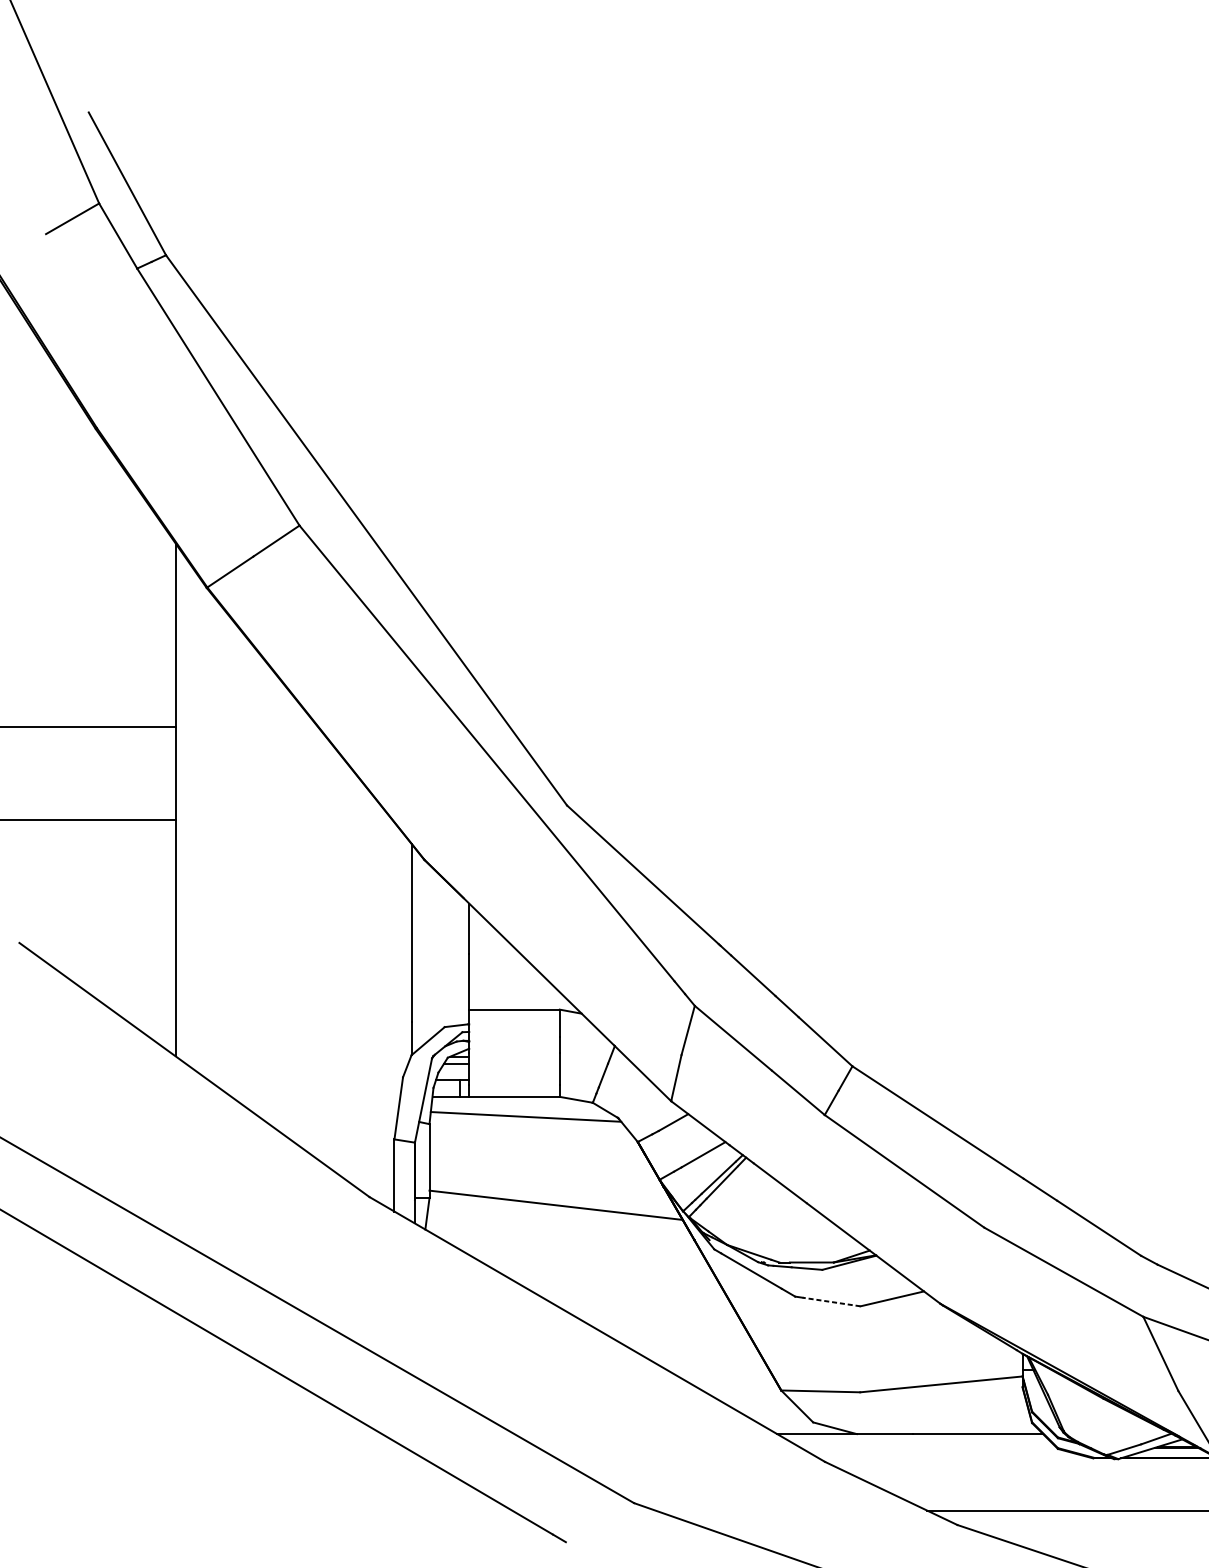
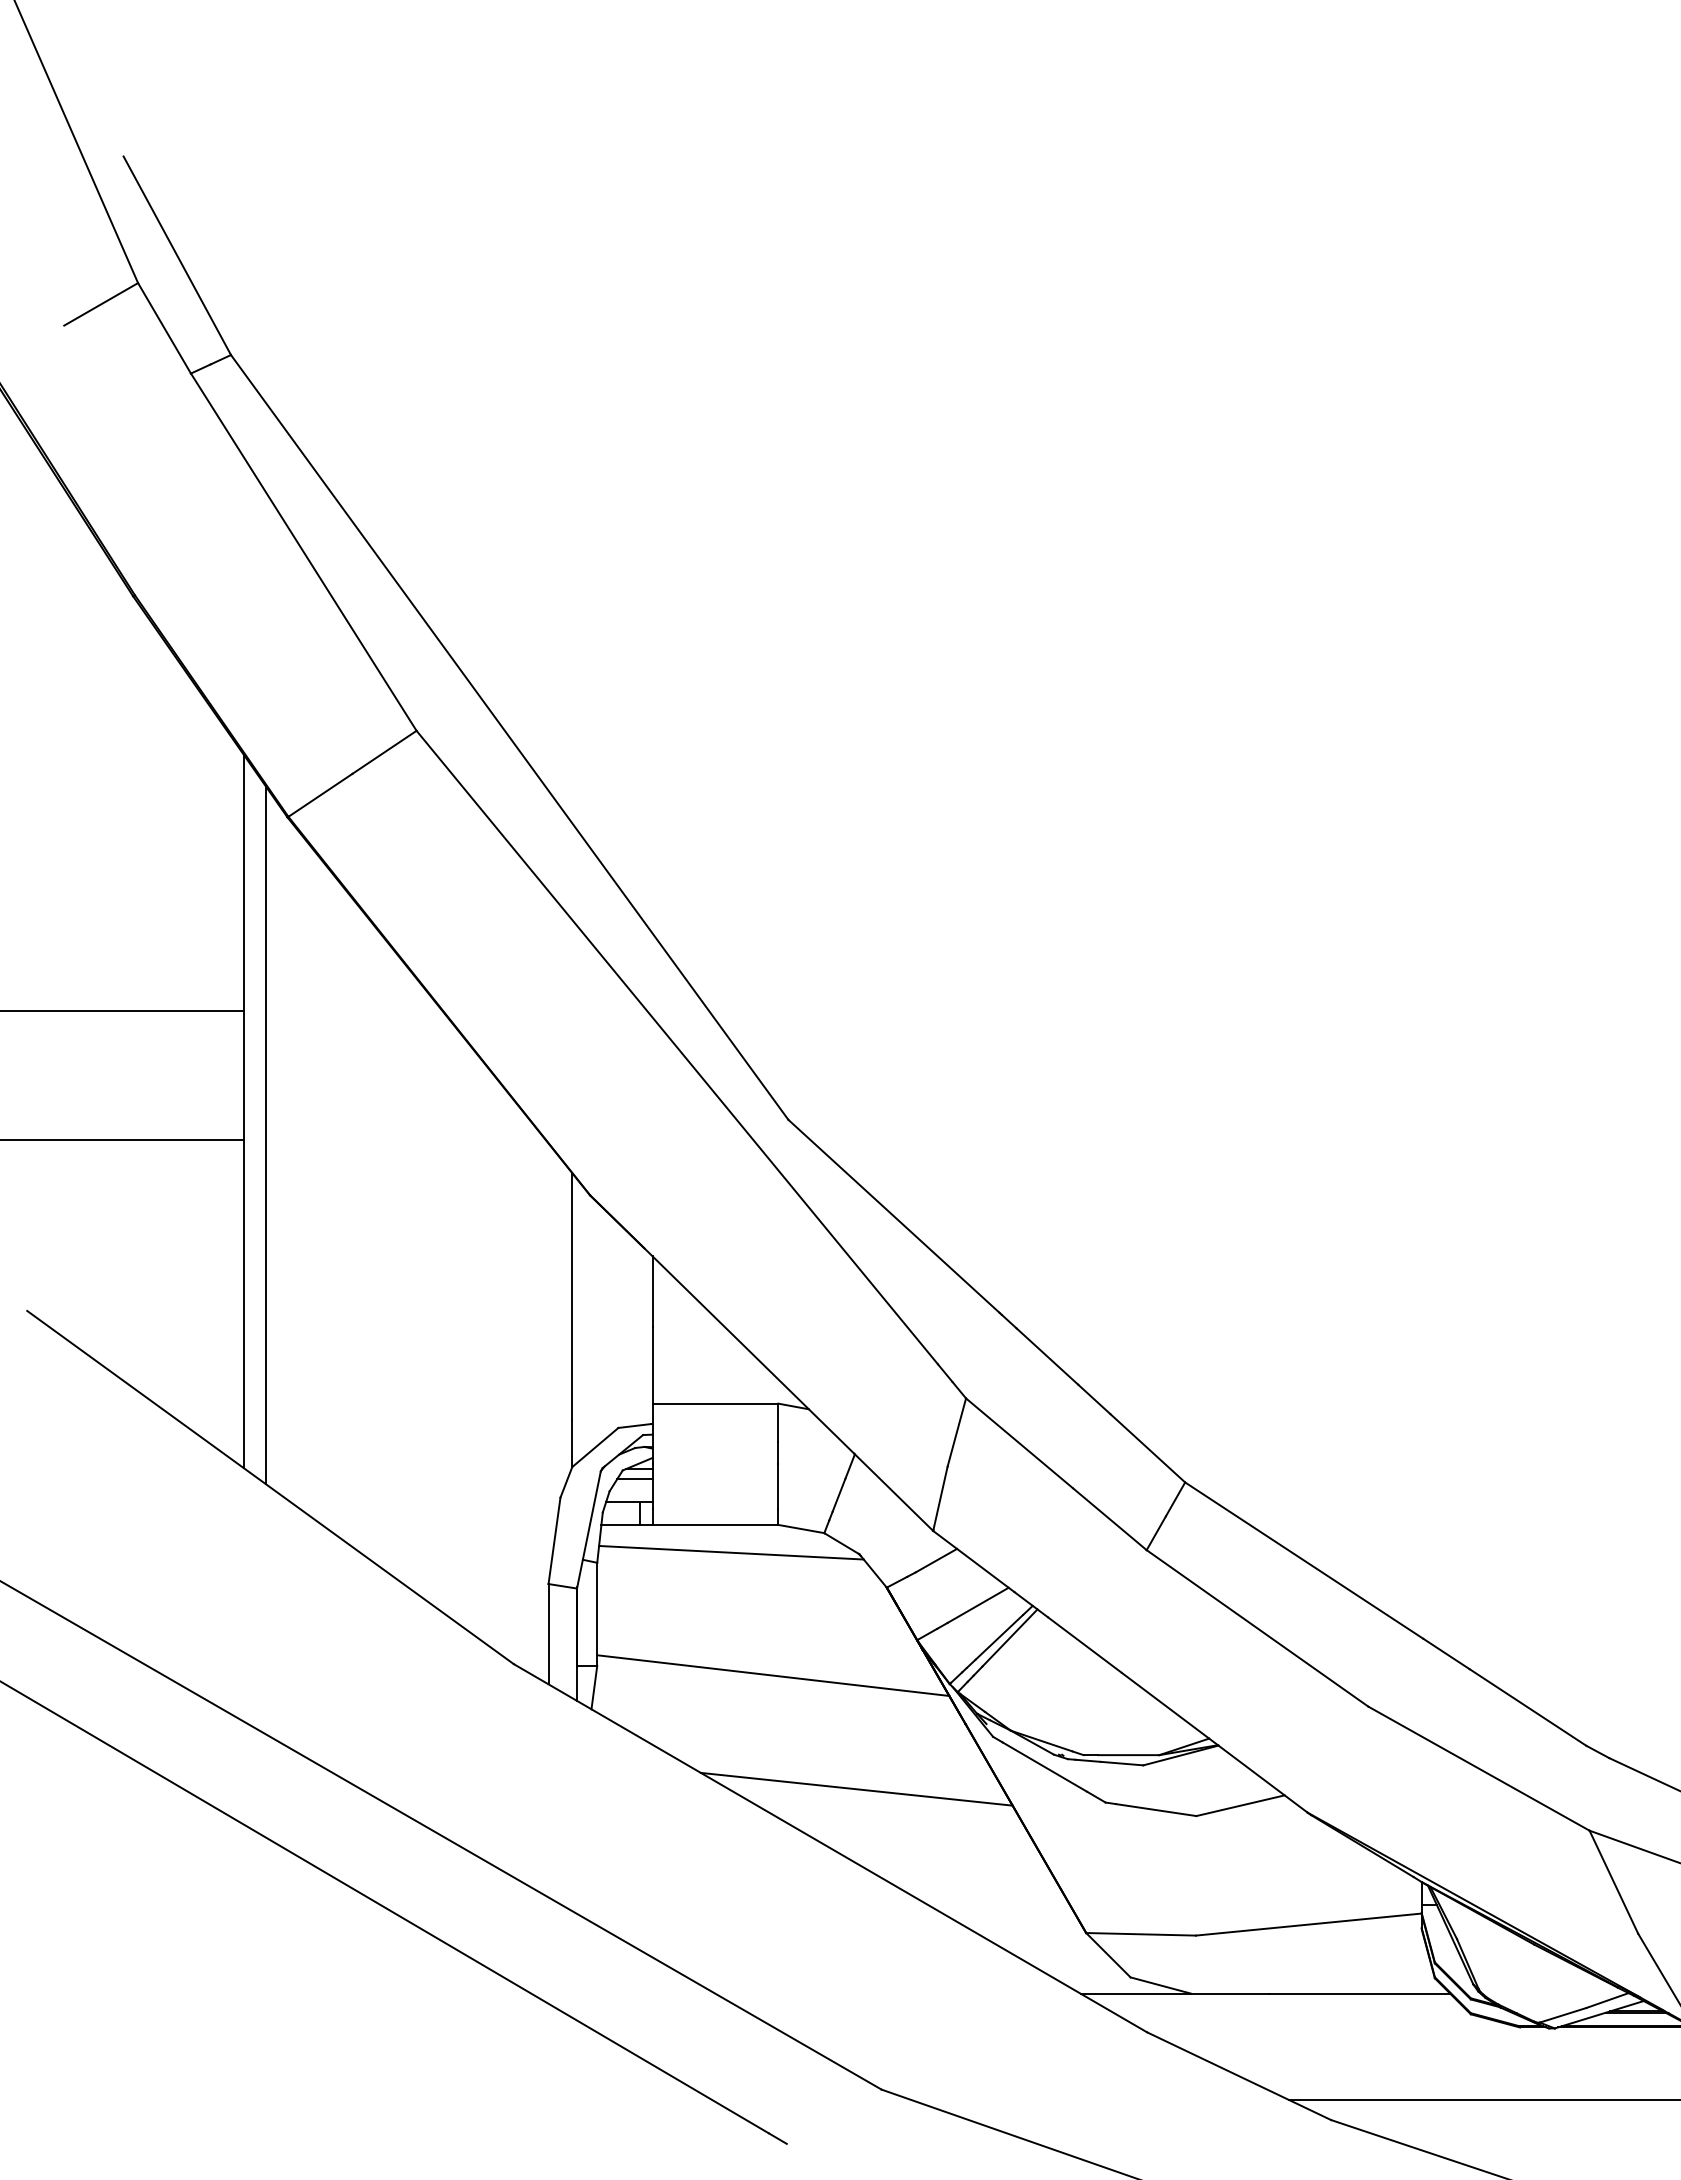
line: (190, 816) -> (265, 1134), added
line: (616, 1286) -> (856, 1788), added
line: (831, 1302) -> (1156, 1810), dashed -> solid

